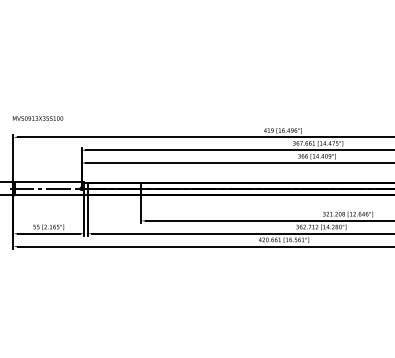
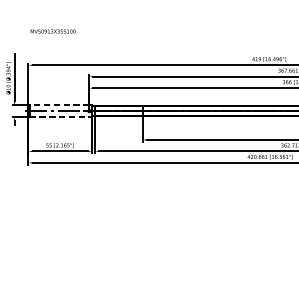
text: (38, 118) -> (53, 31), moved
line: (47, 182) -> (58, 105), solid -> dashed
line: (48, 195) -> (59, 117), solid -> dashed

